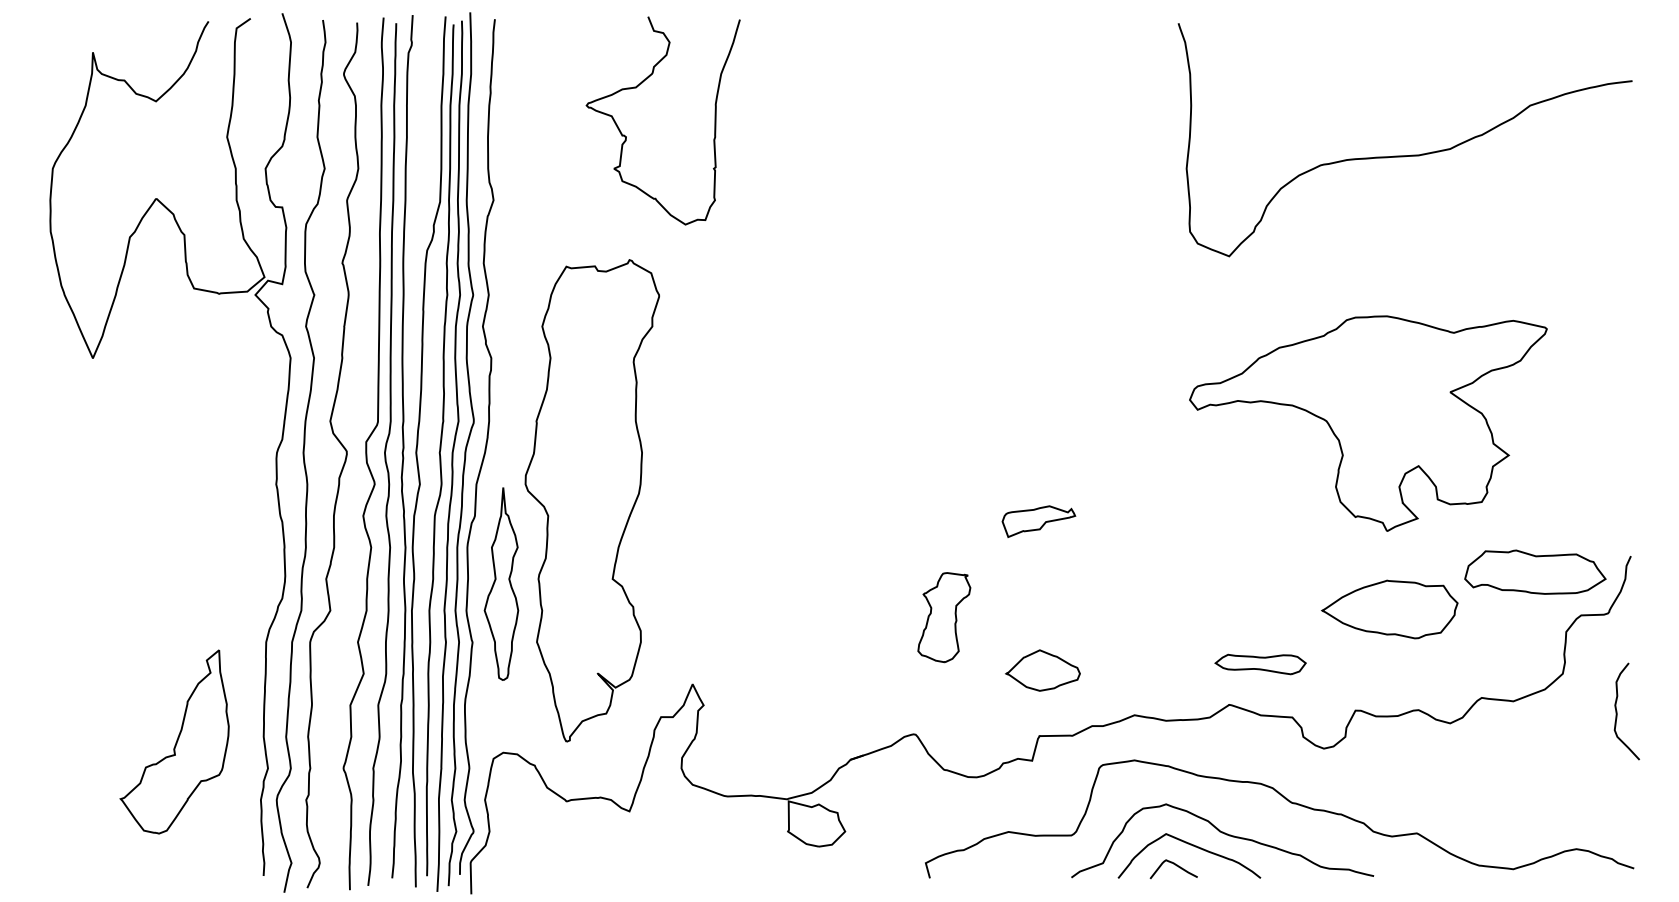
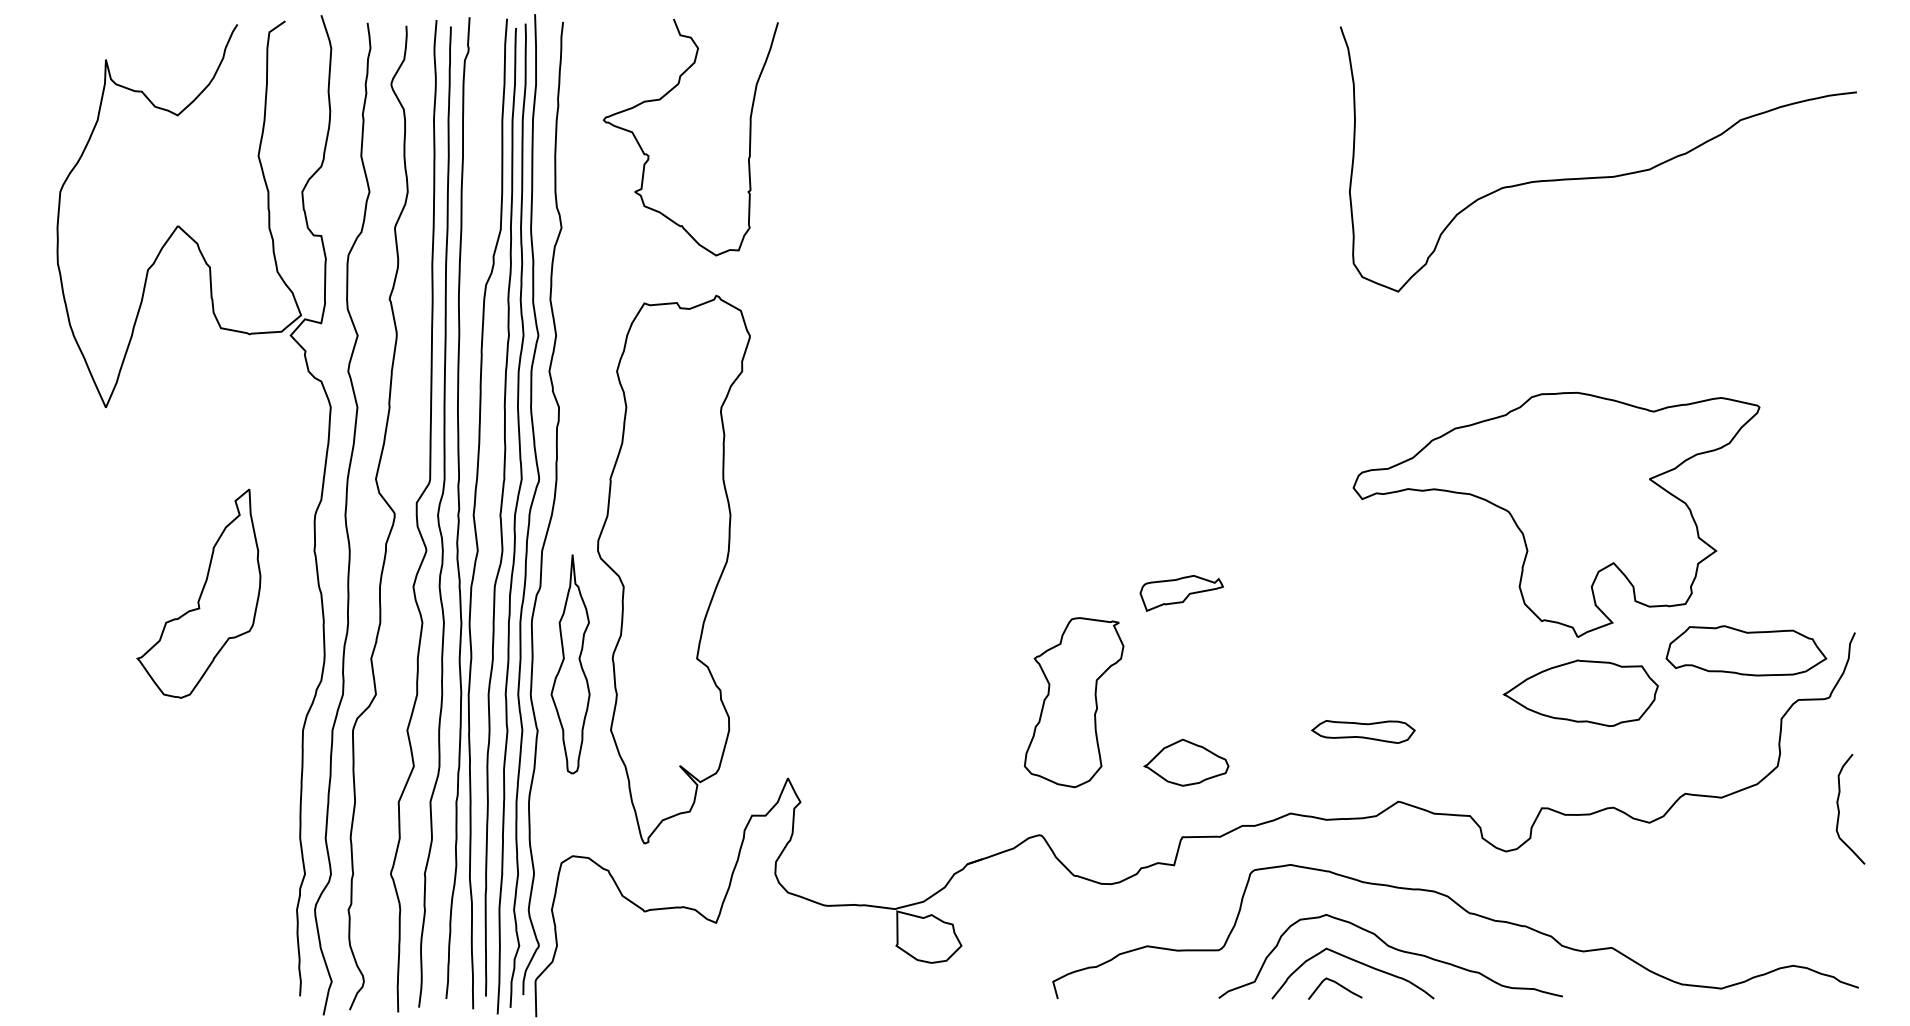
curve: (626, 136) -> (649, 155), moved
part: (1368, 423) -> (1556, 514), moved
part: (944, 617) -> (1074, 702), size x1.67
part: (1260, 664) -> (1363, 731), moved
part: (174, 741) -> (198, 593), moved

